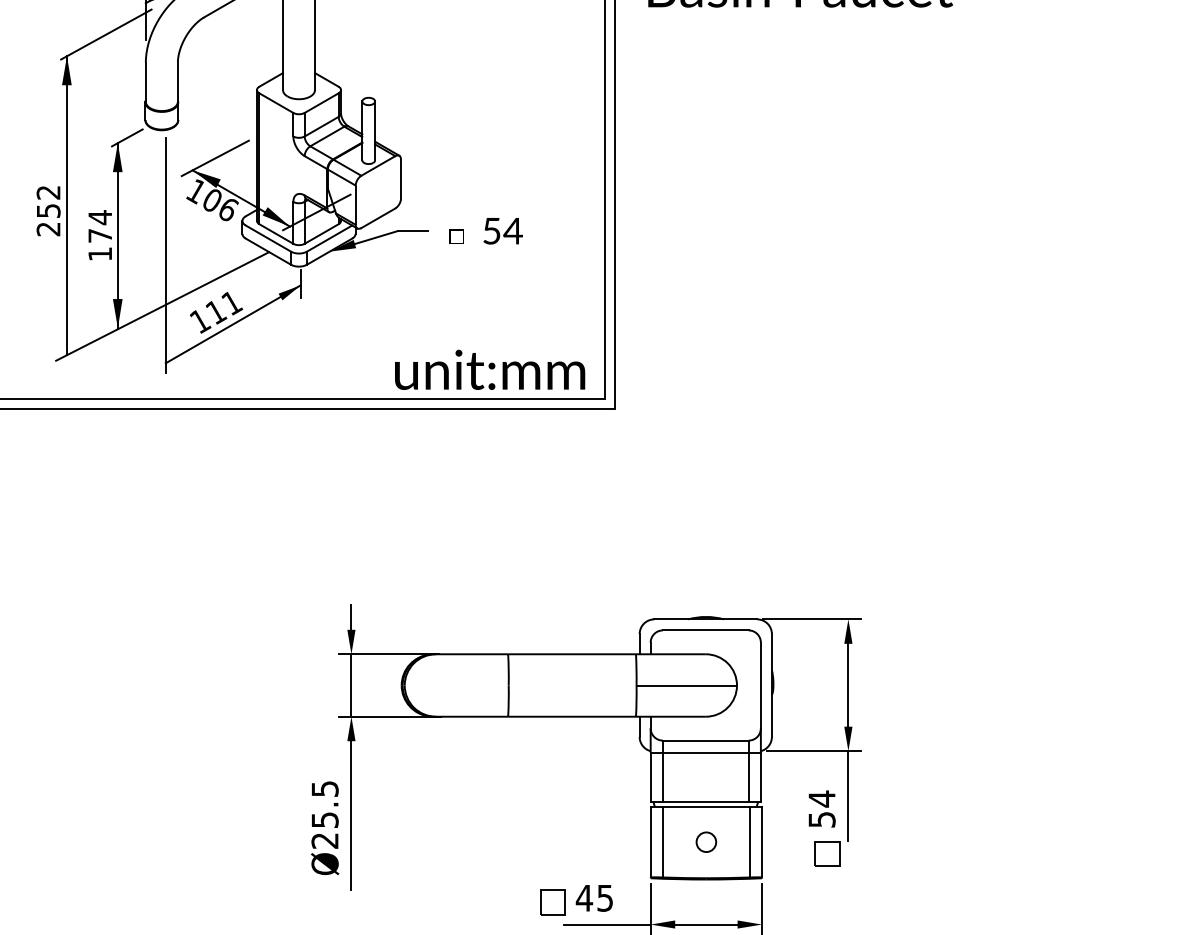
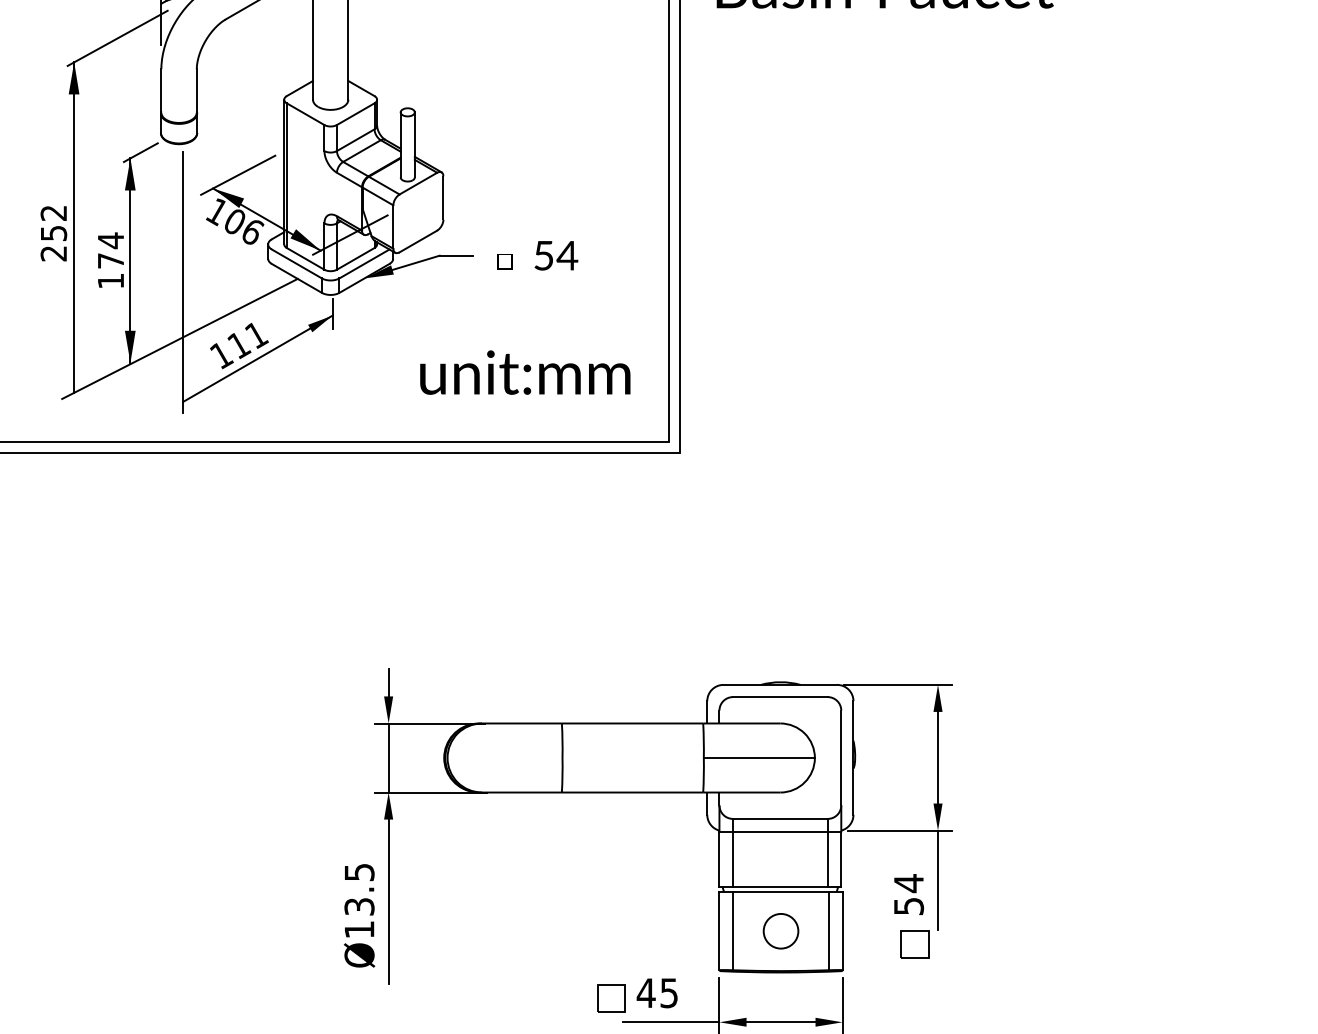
text: (490, 369) -> (525, 372), moved
text: (324, 830) -> (358, 918), Ø25.5 -> Ø13.5
circle: (706, 842) -> (781, 931), size x1.6

